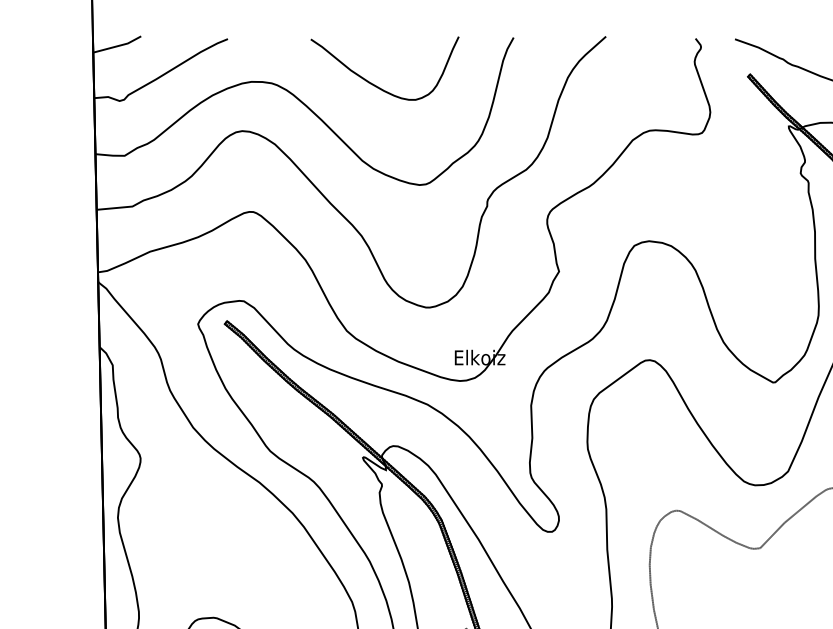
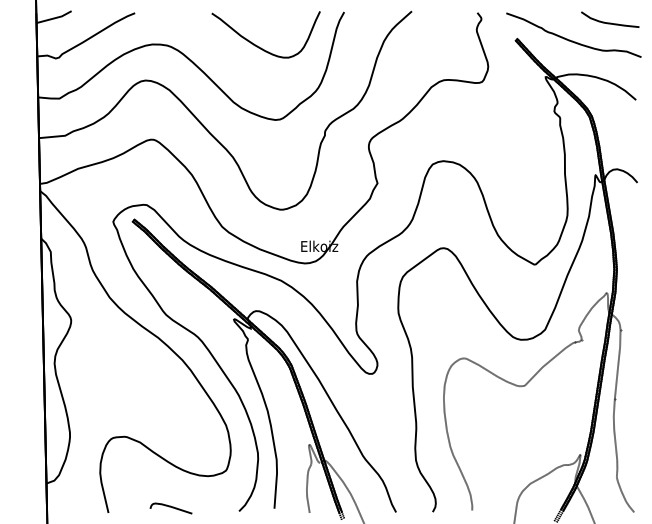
curve: (375, 84) -> (259, 46), moved

